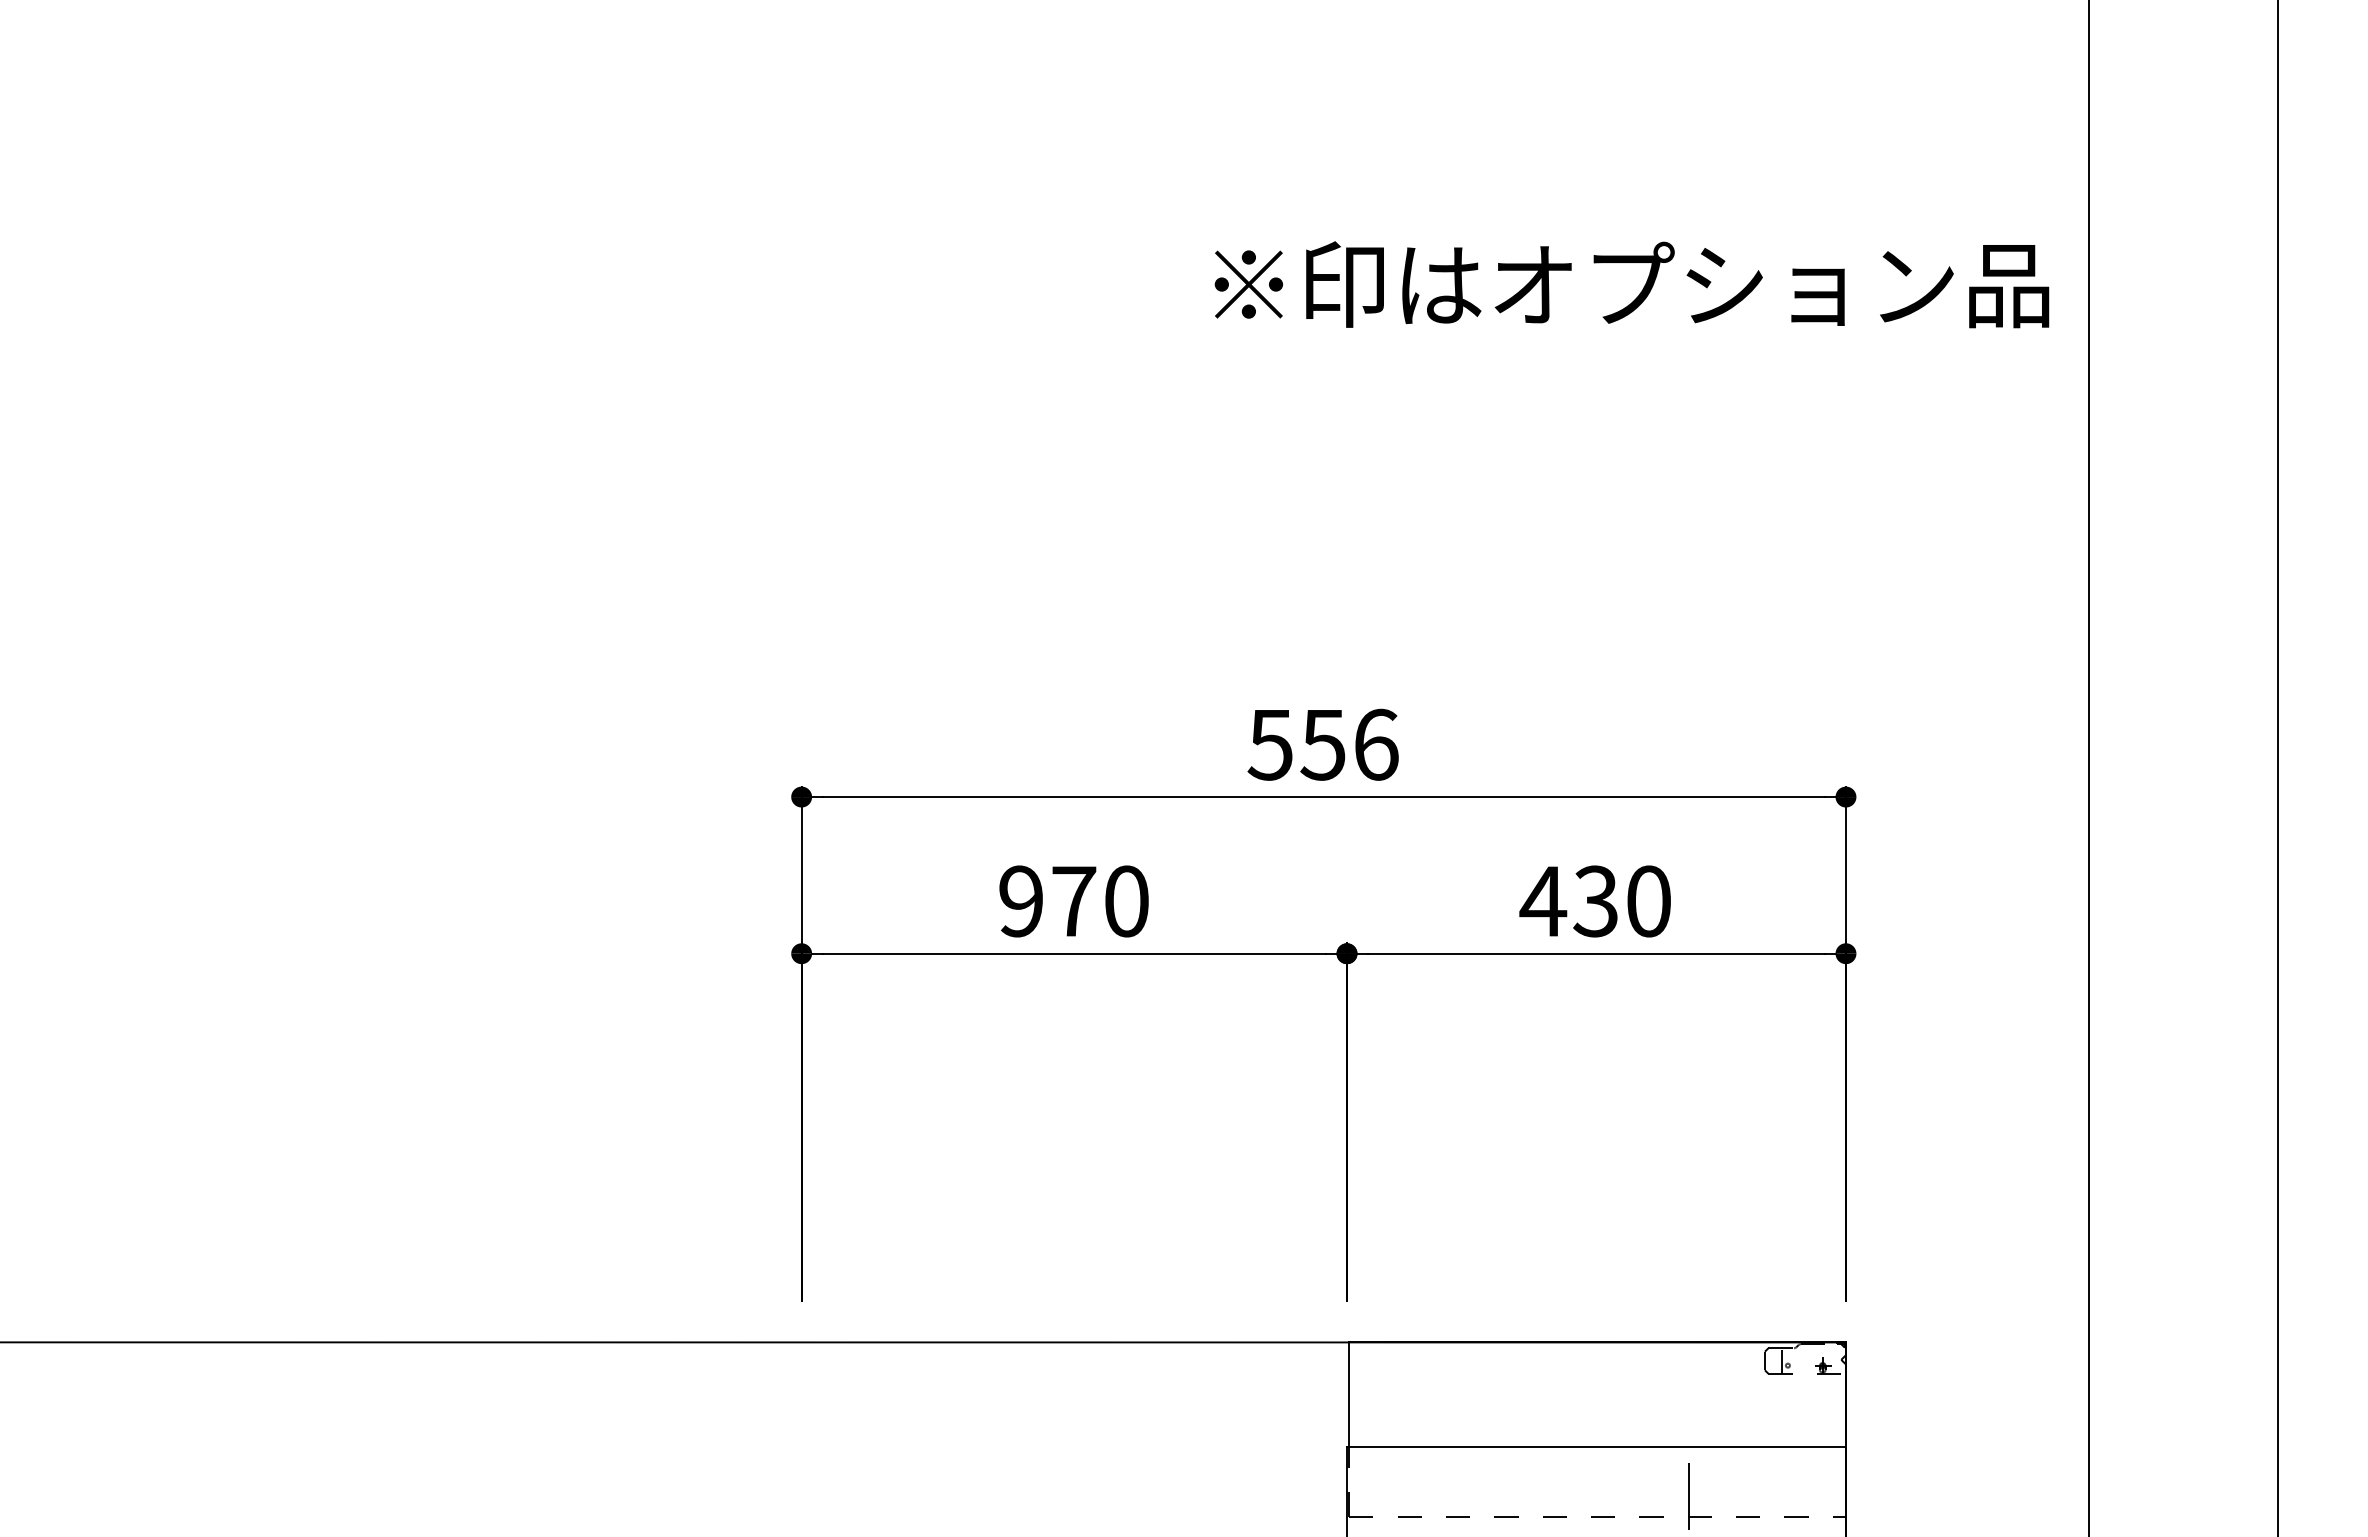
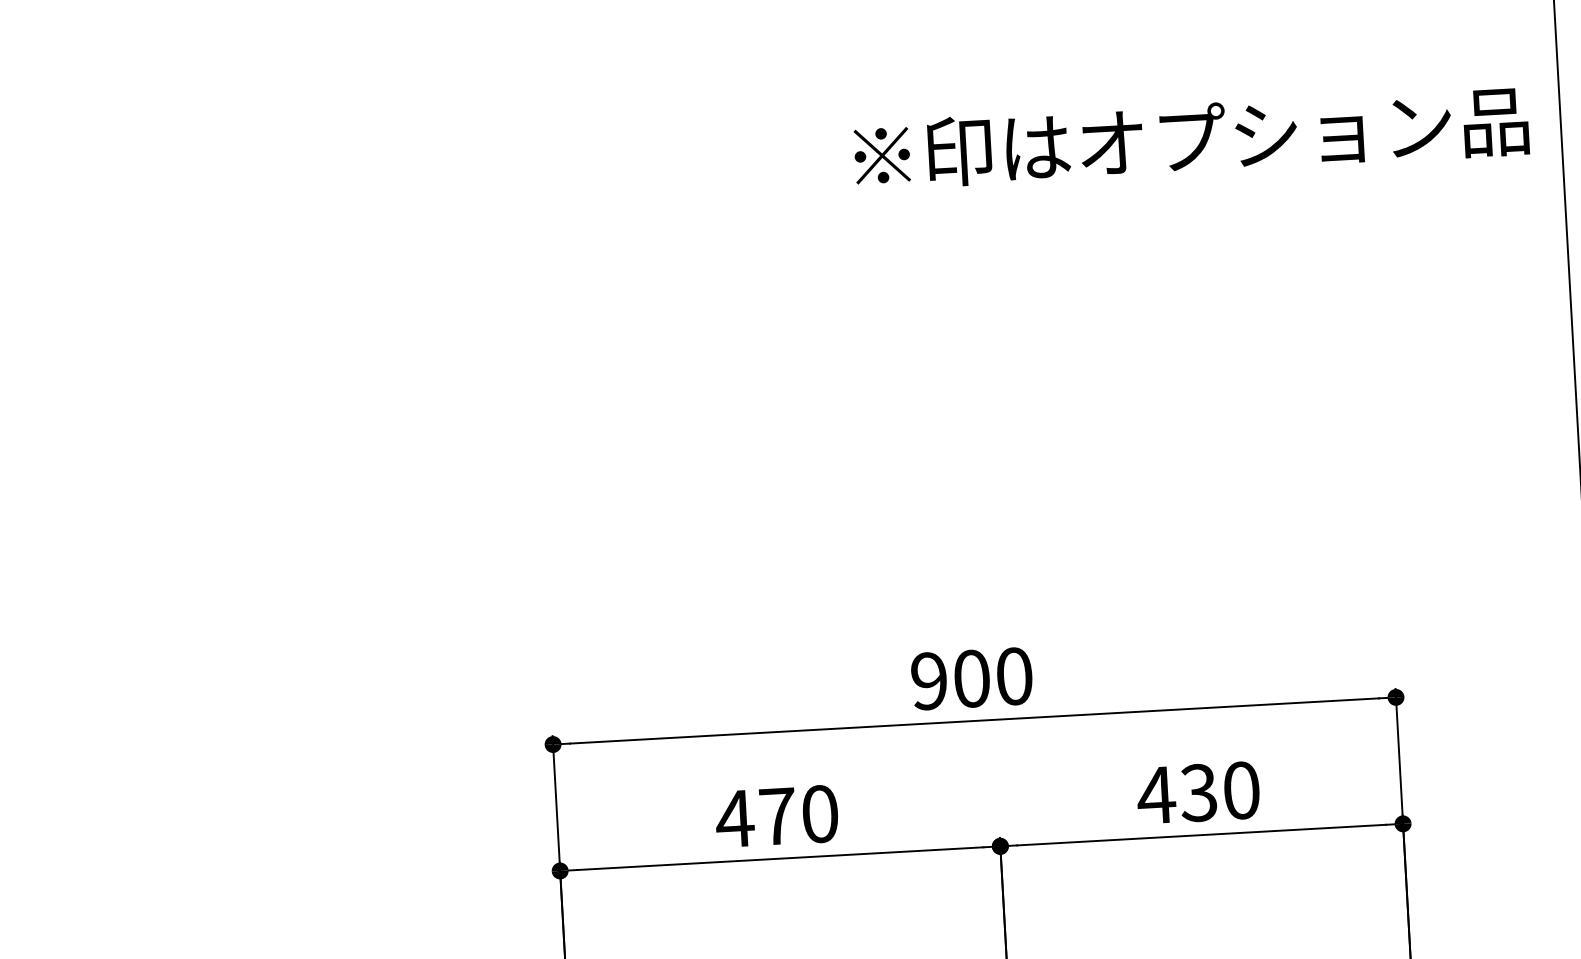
text: (1631, 284) -> (1191, 138), moved
text: (1322, 744) -> (971, 678), 556 -> 900
text: (1020, 901) -> (734, 818), 970 -> 470

